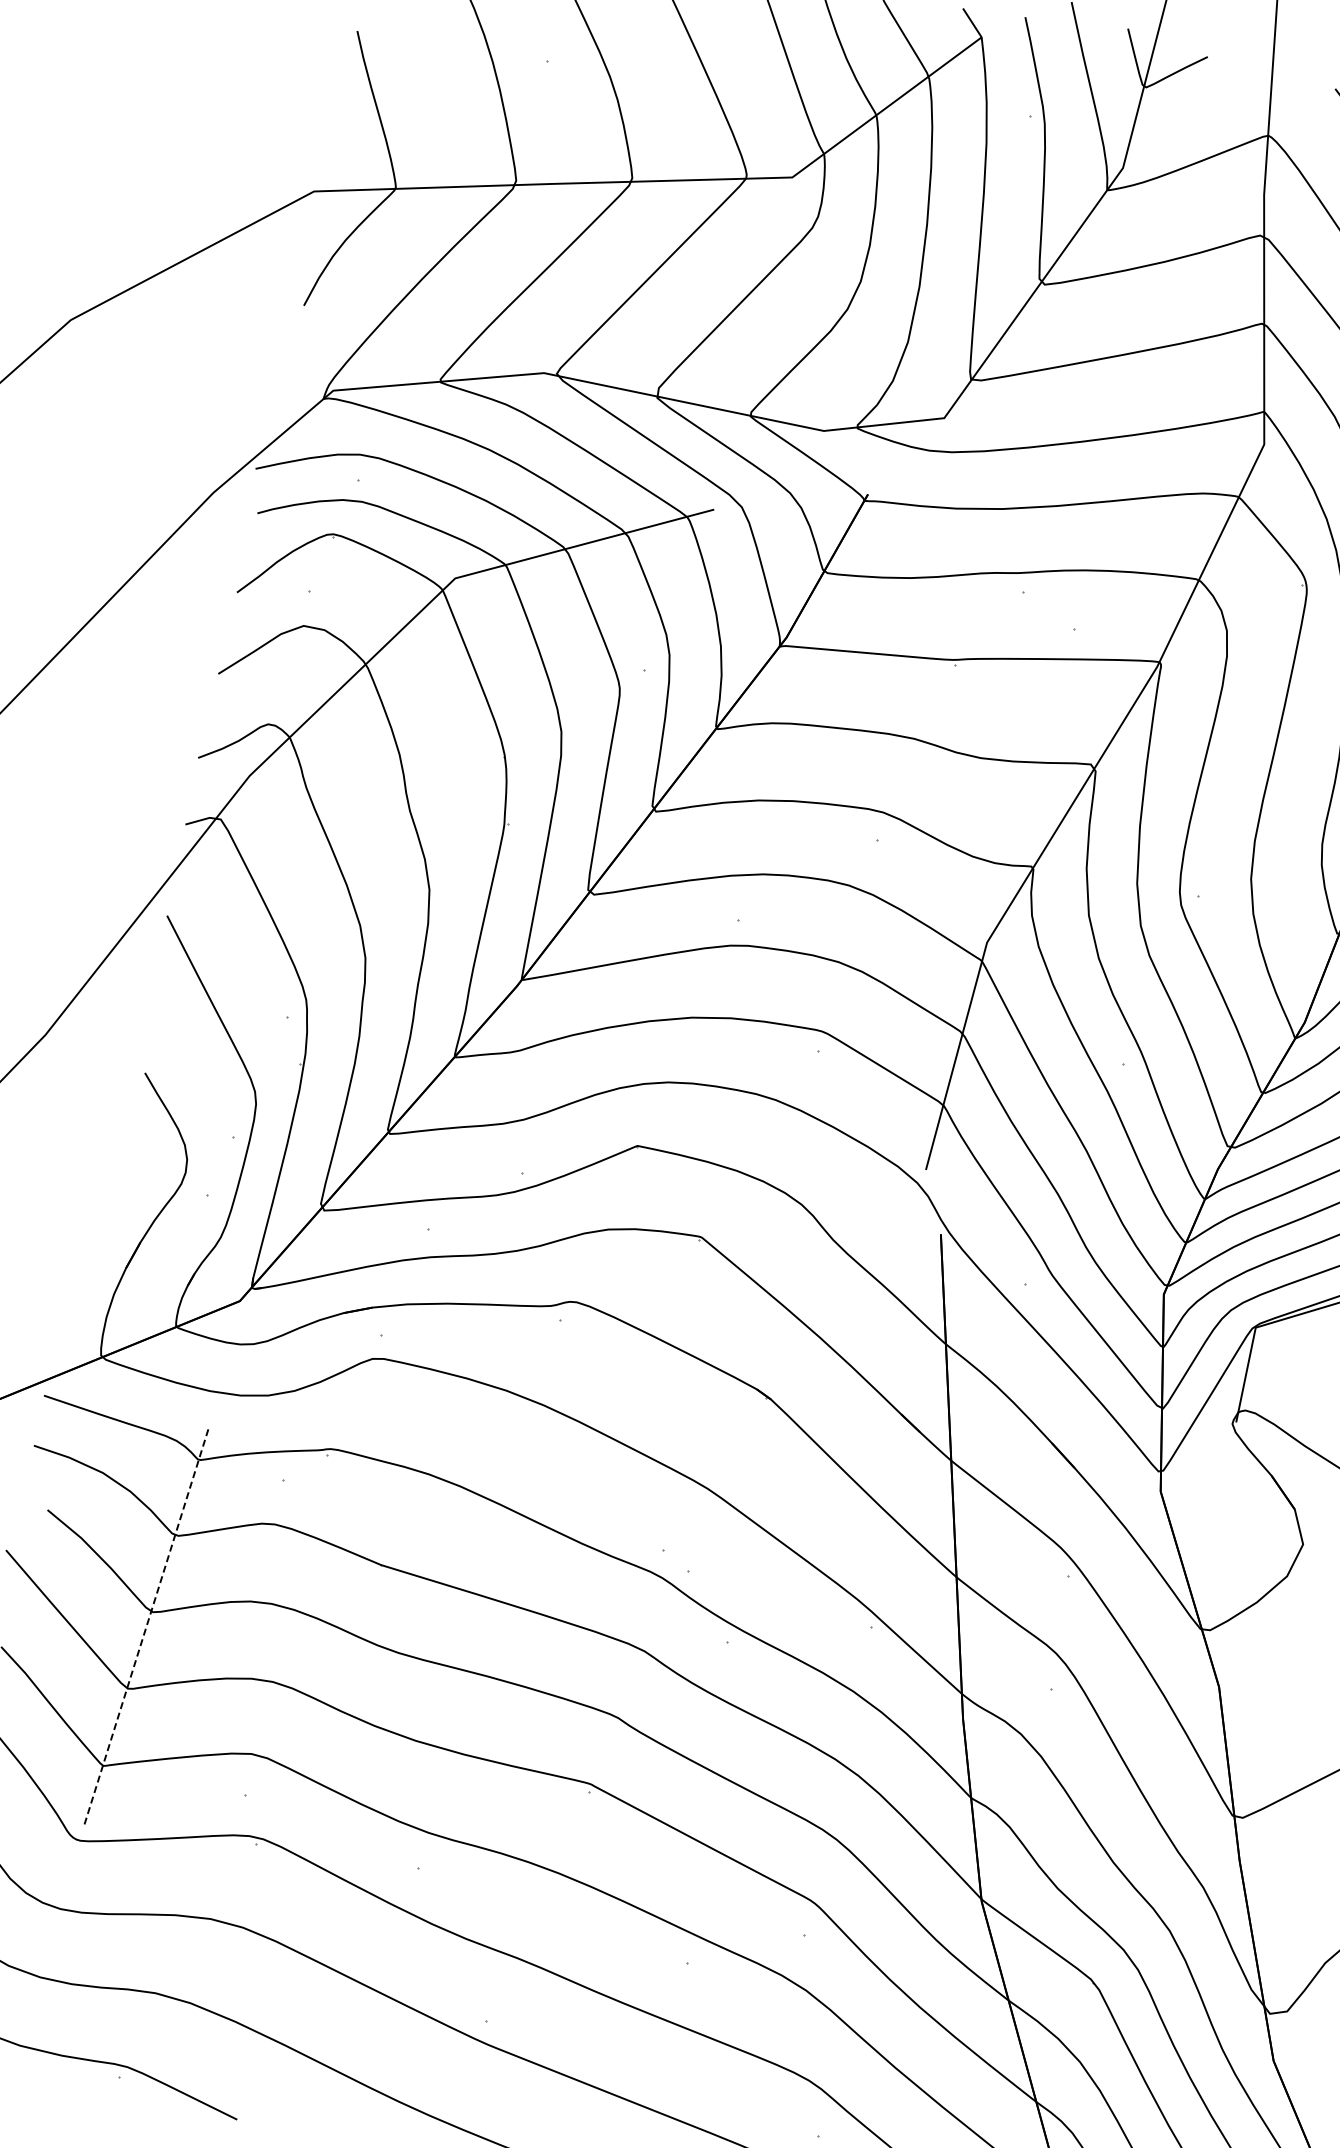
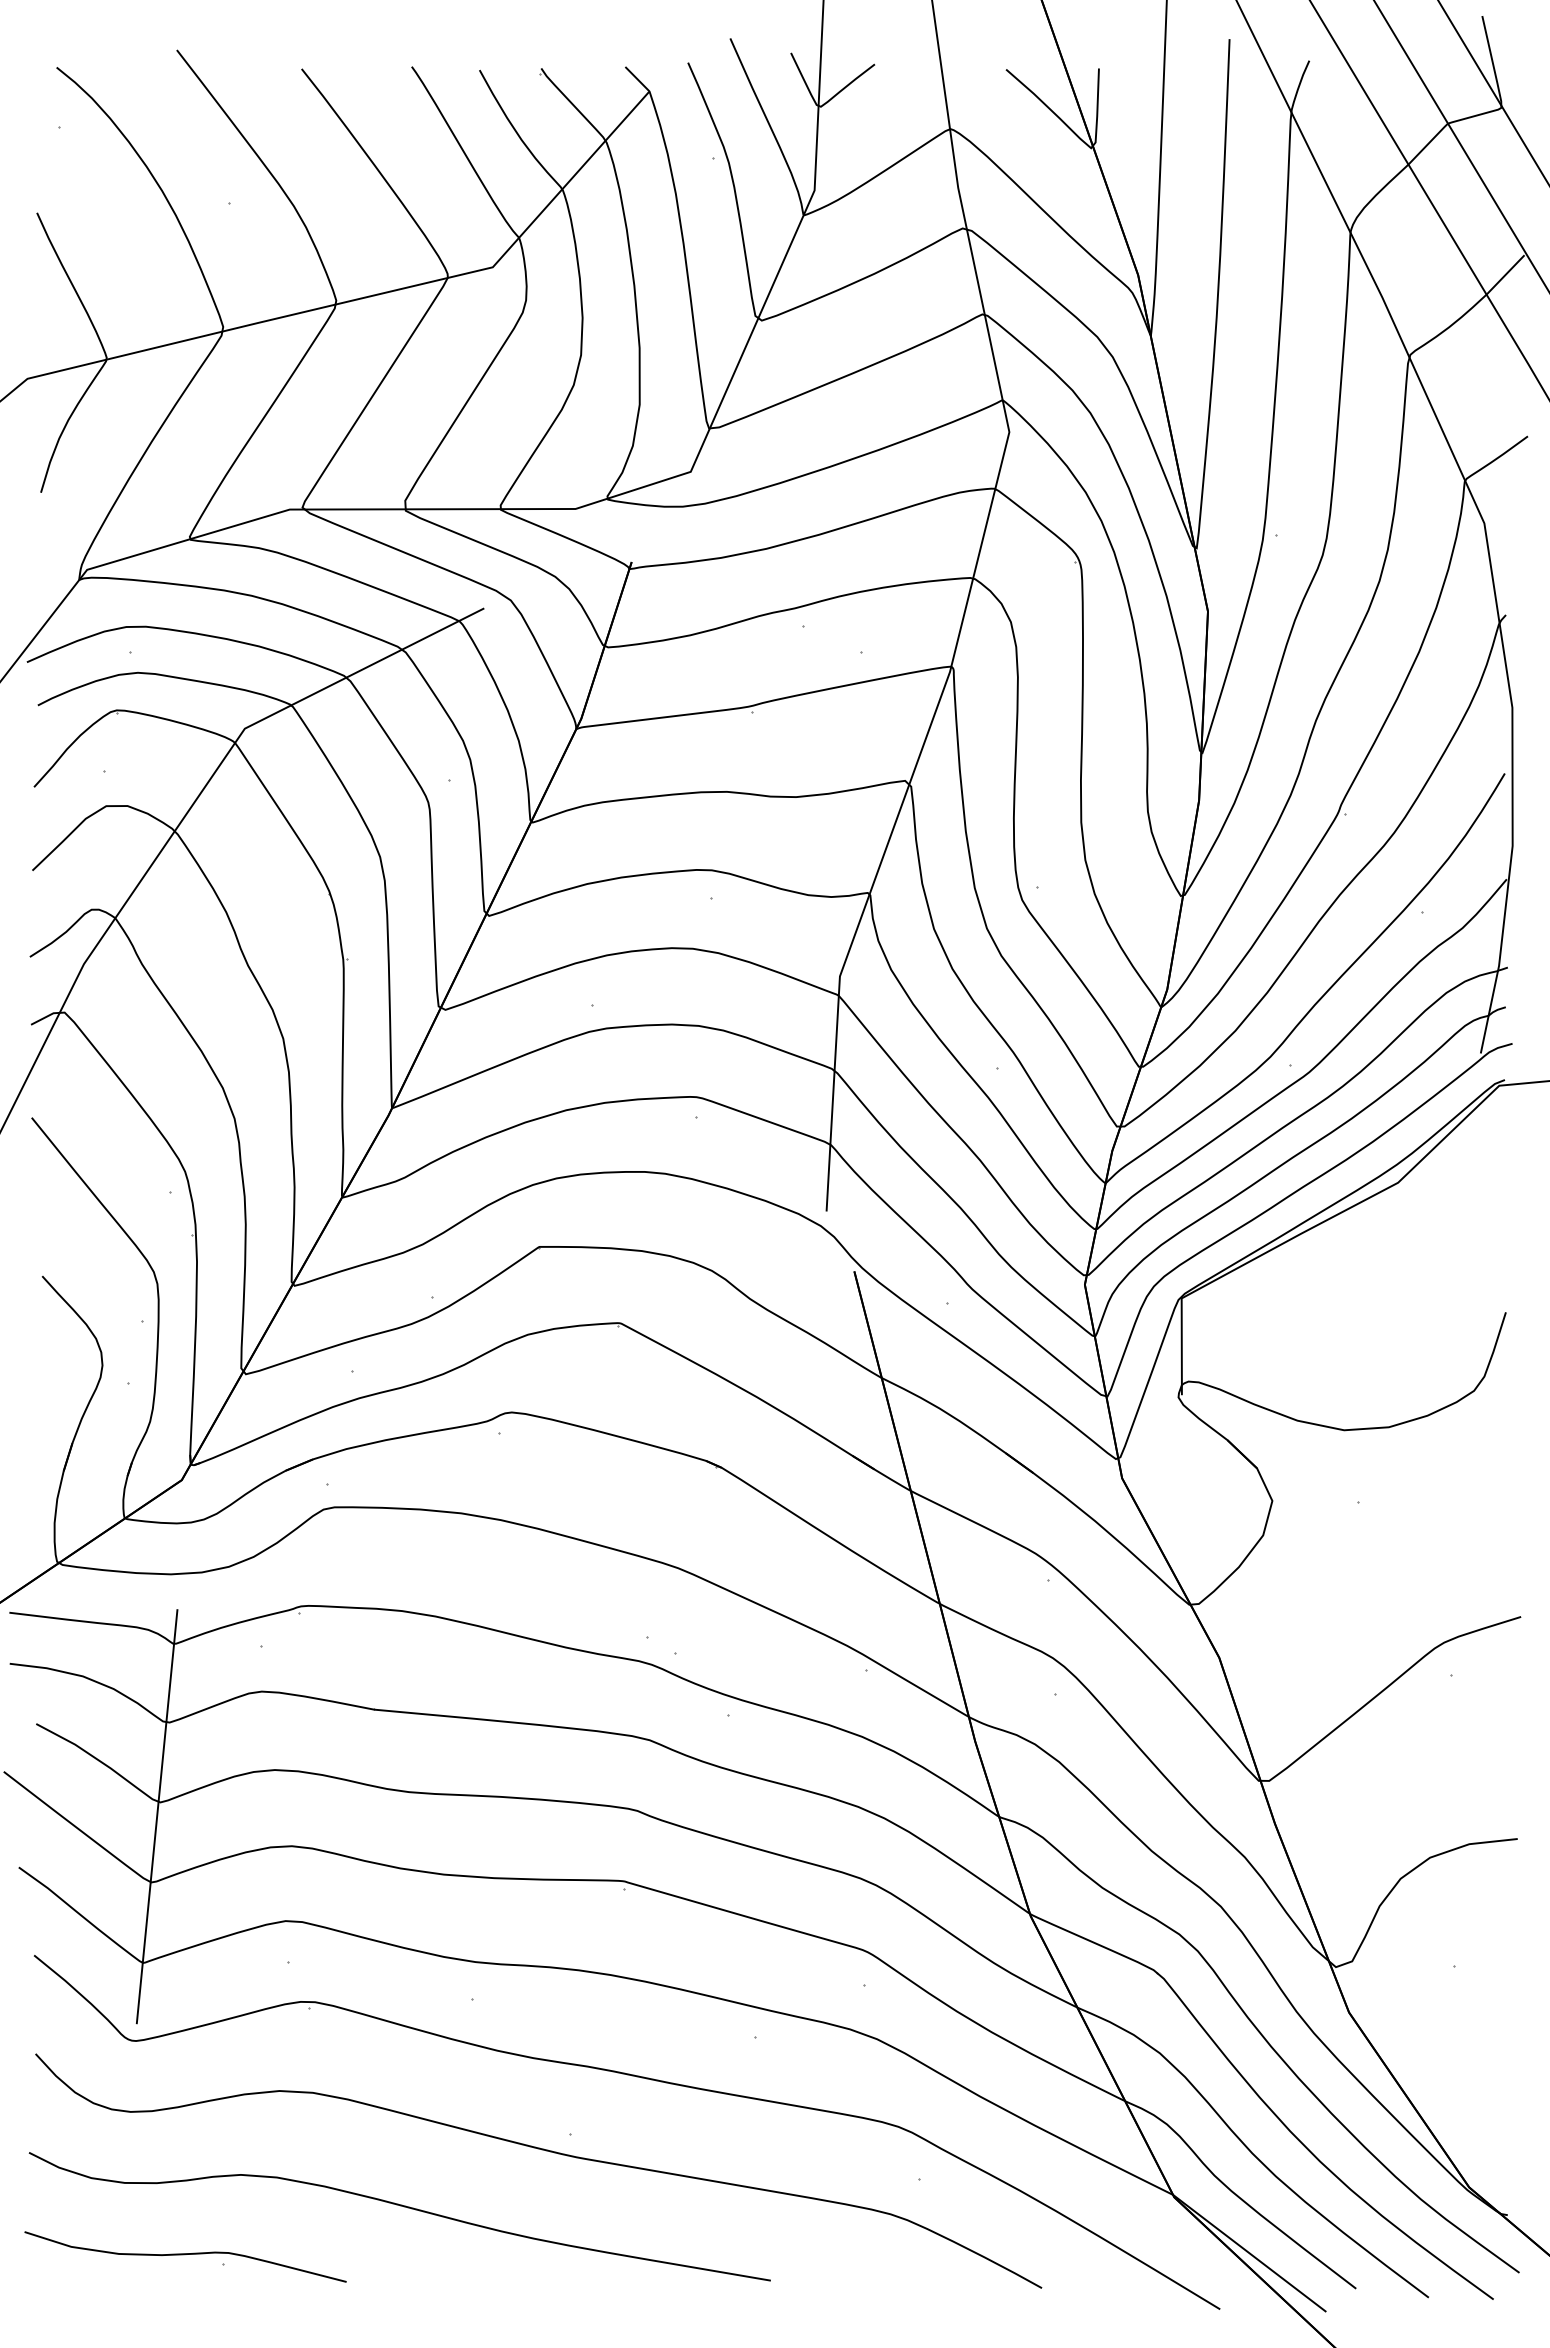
line: (147, 1625) -> (157, 1816), dashed -> solid

